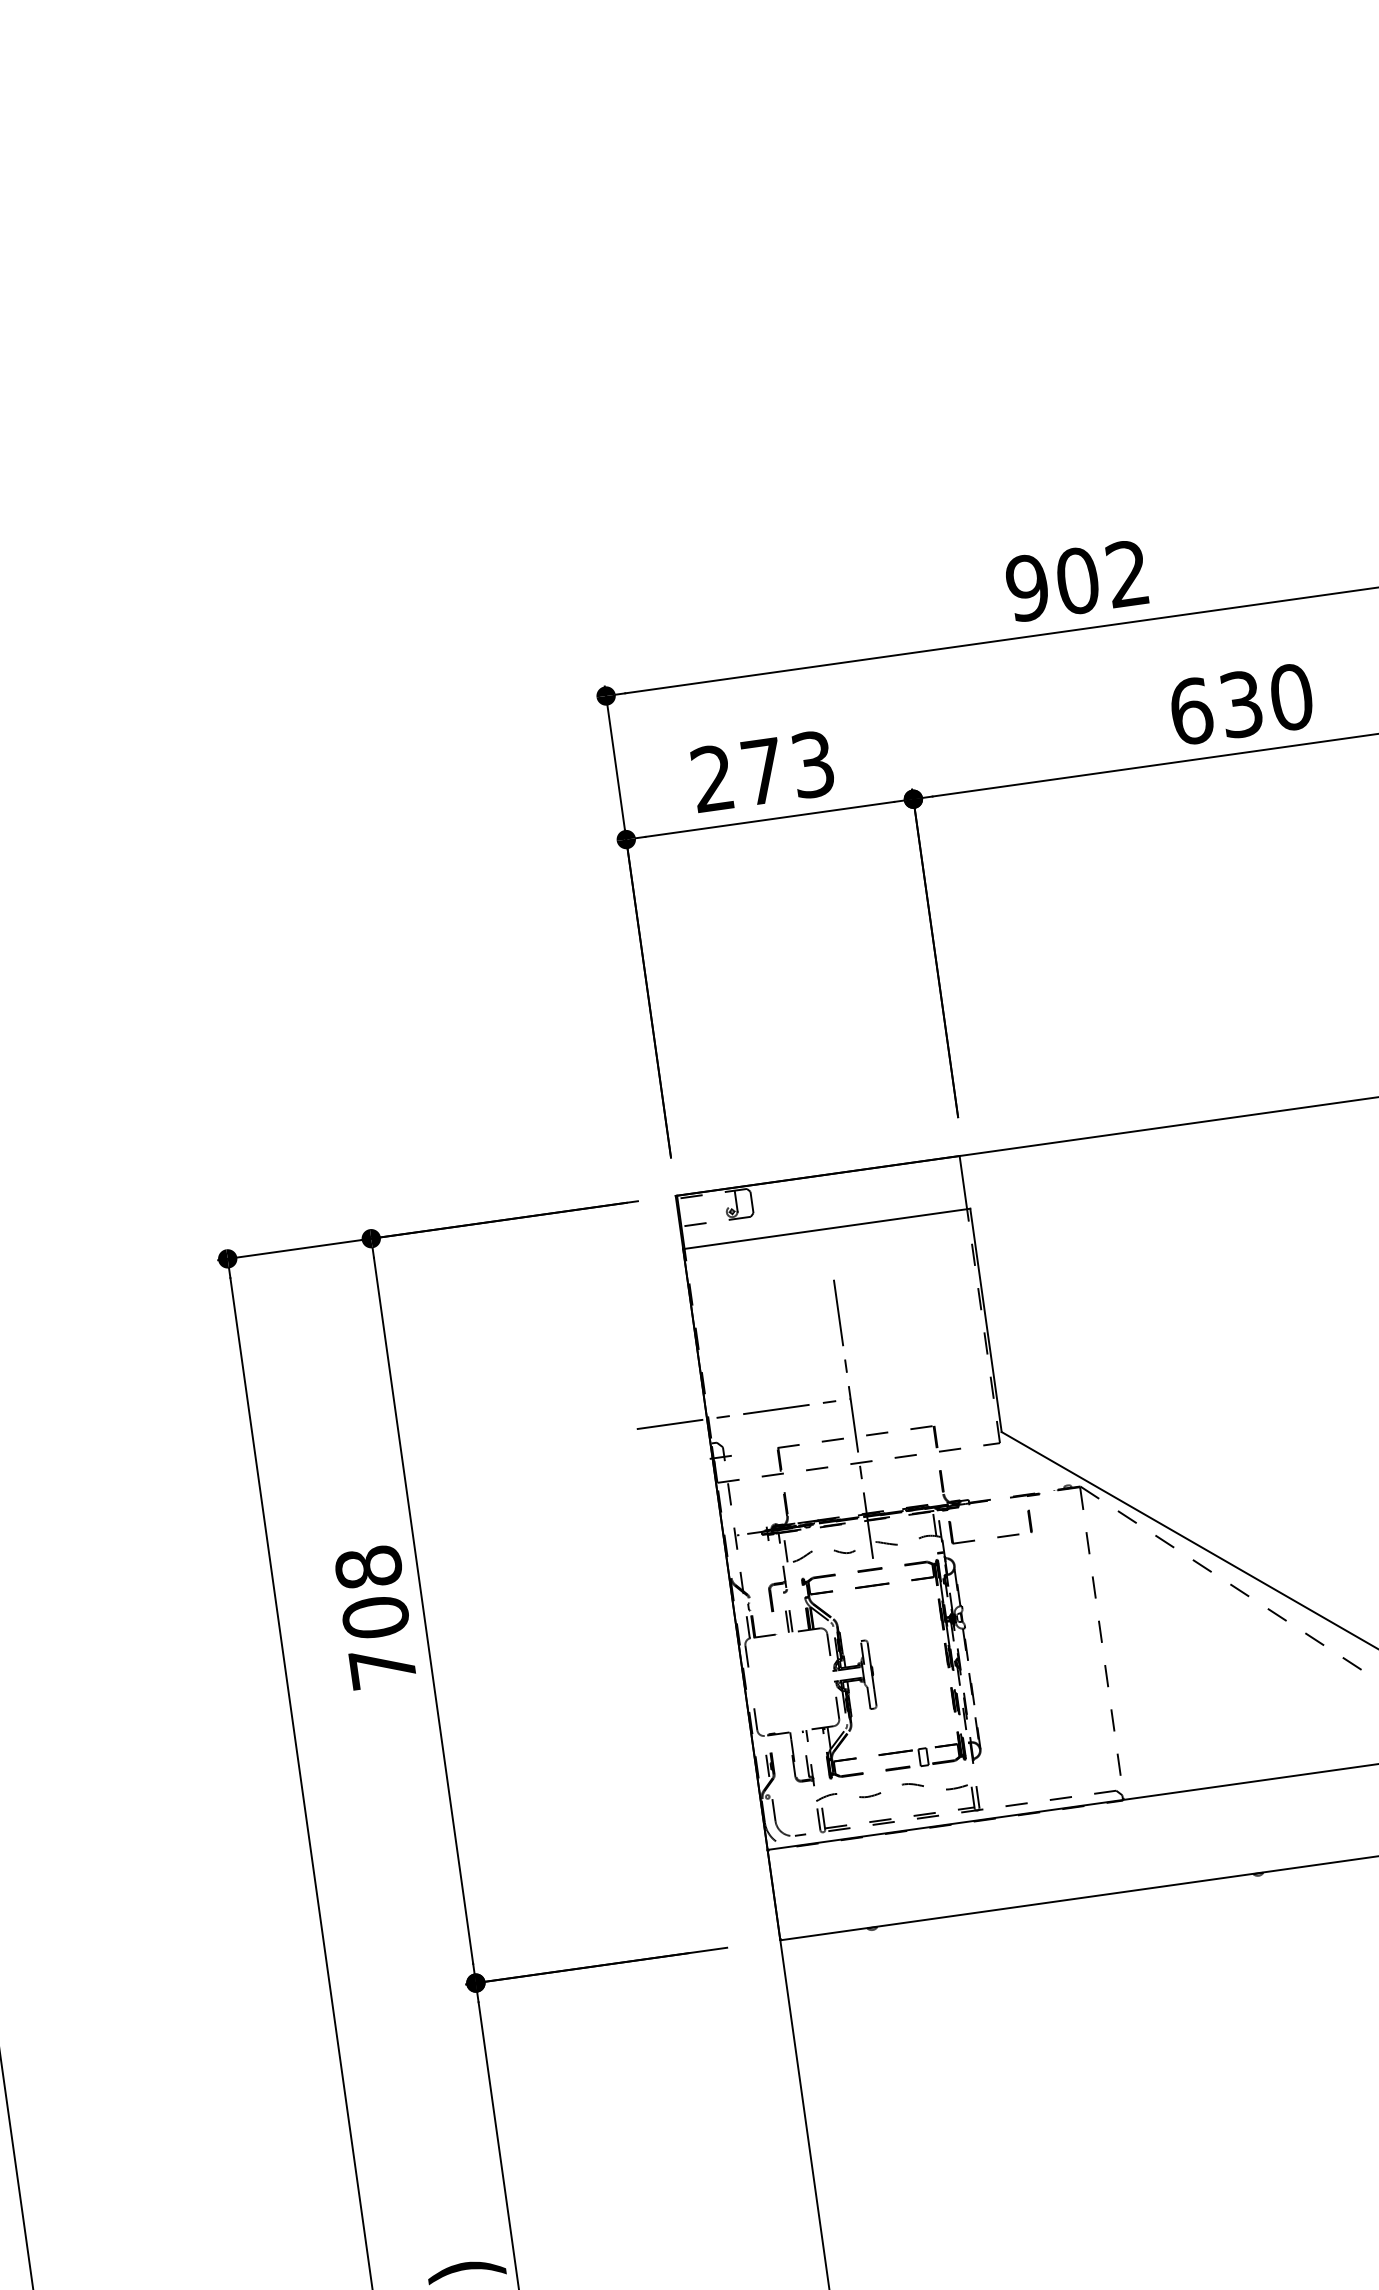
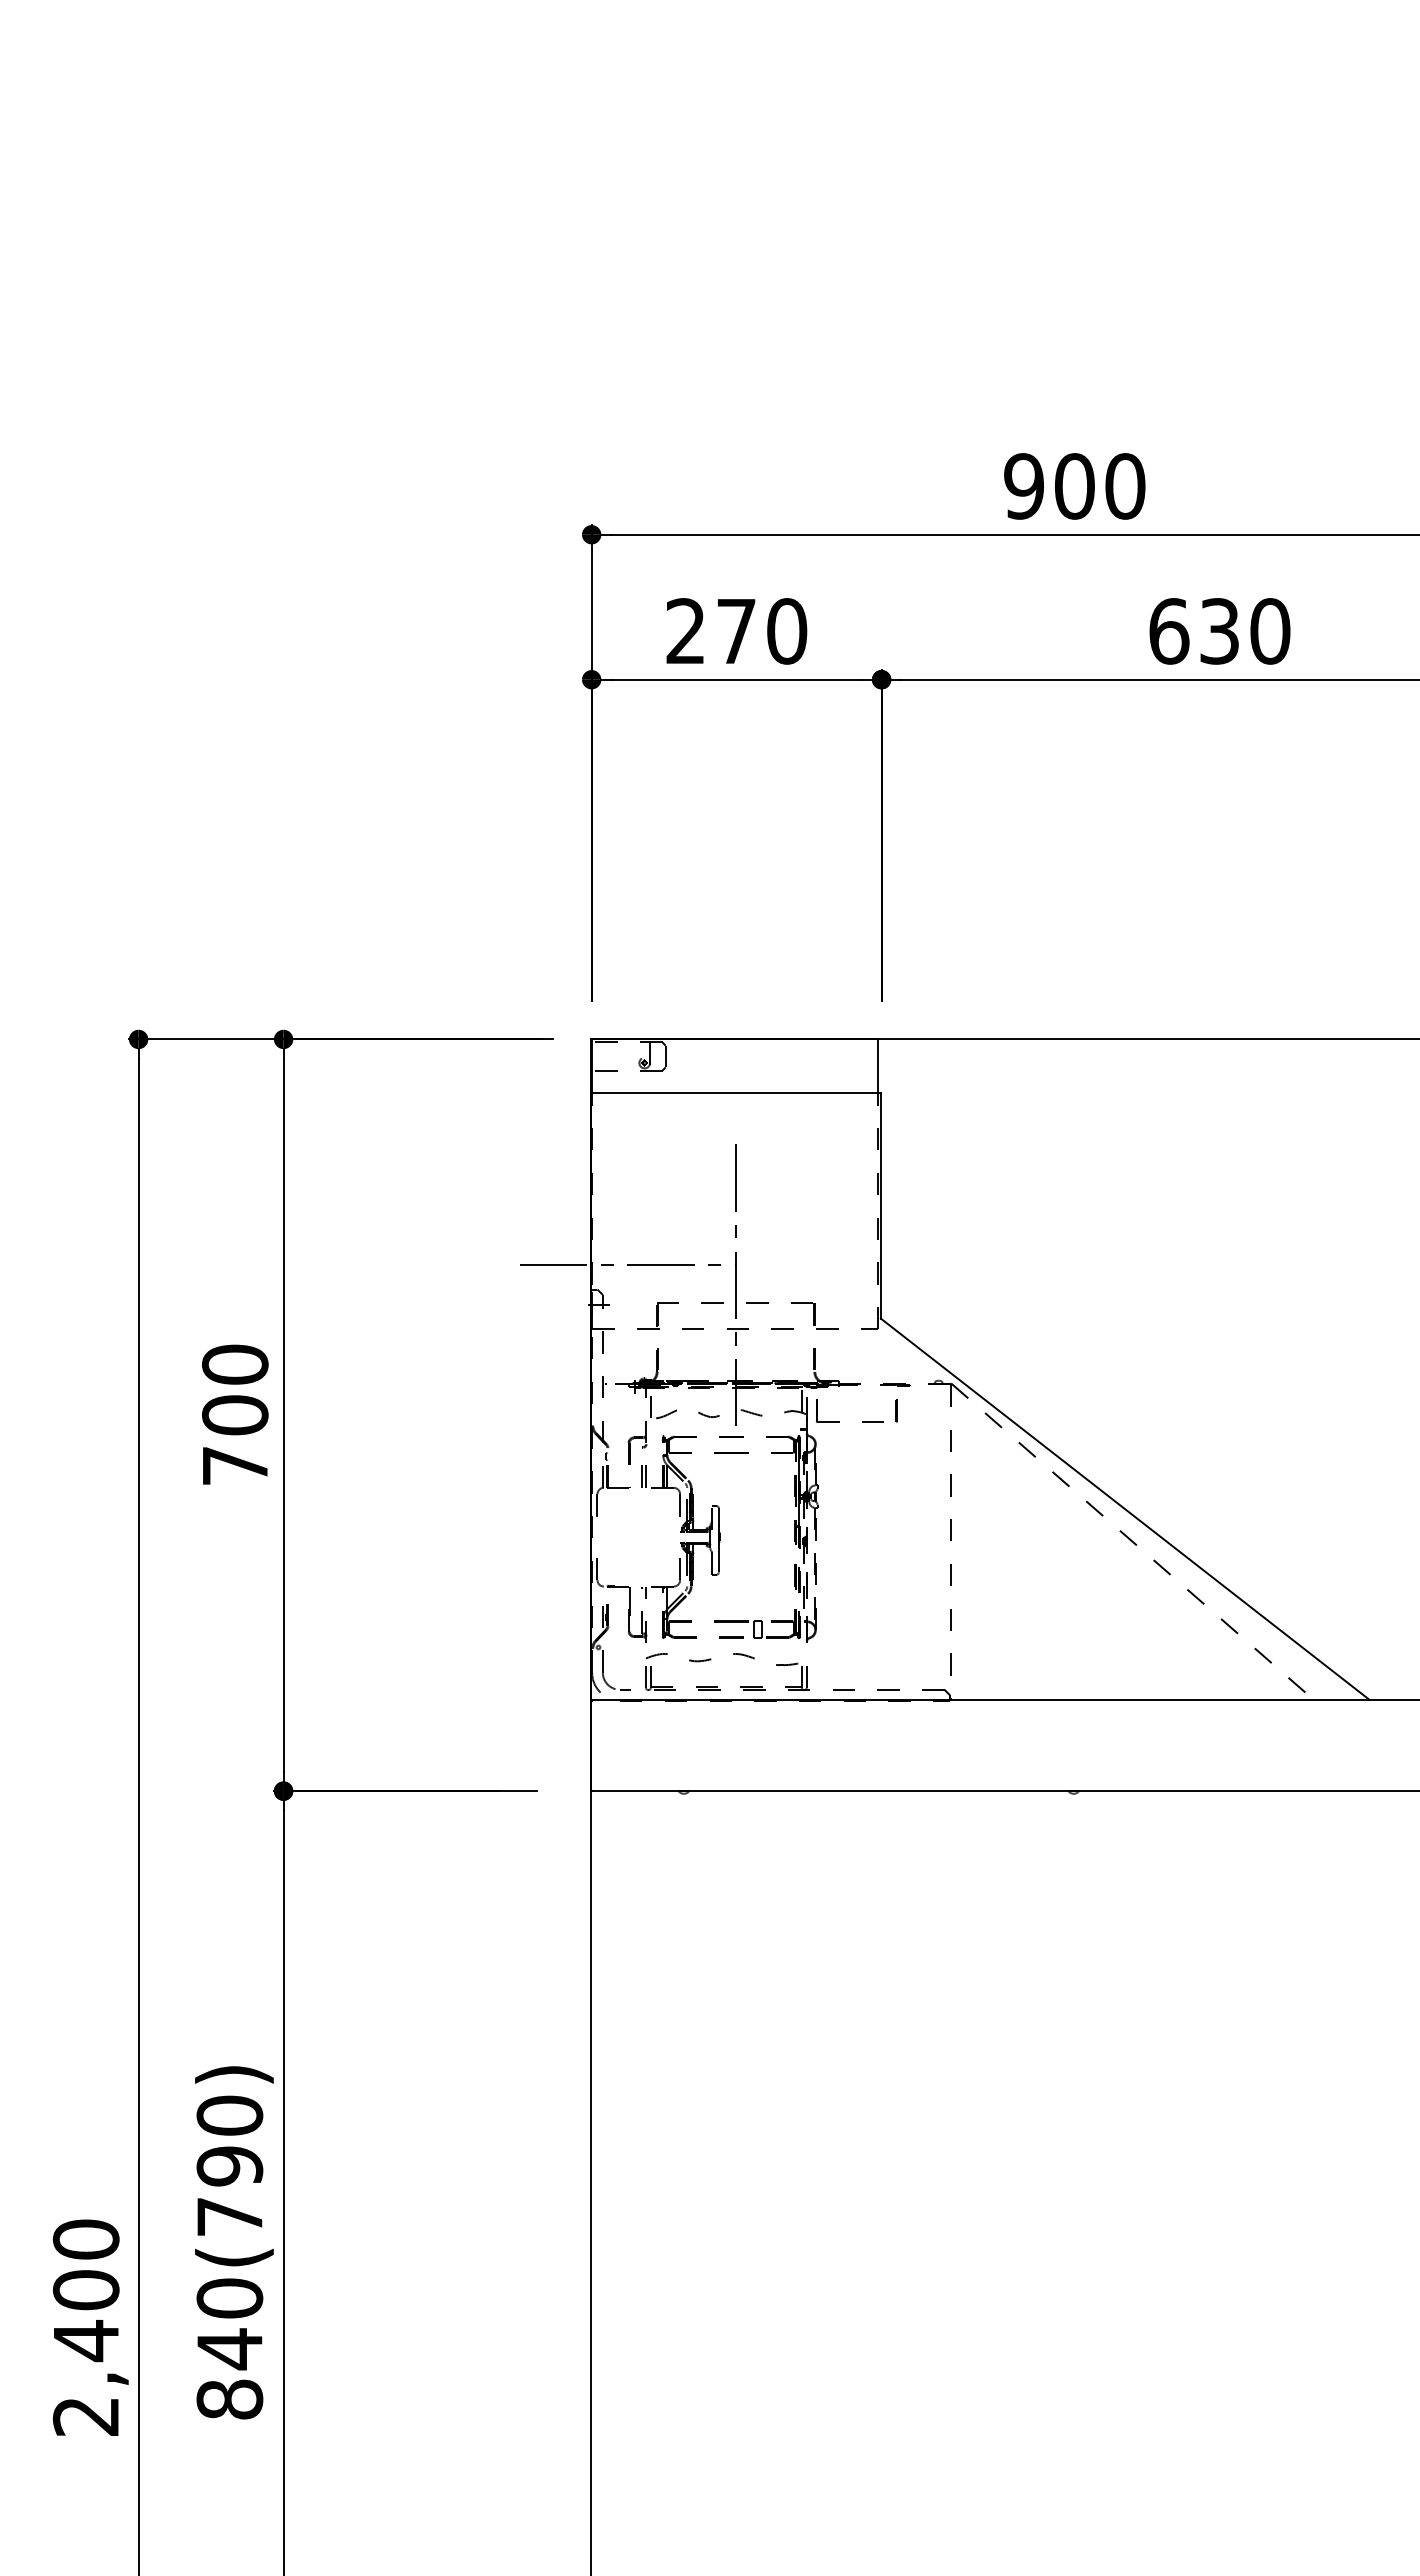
text: (1128, 573) -> (1125, 486), 902 -> 900
text: (813, 764) -> (787, 631), 273 -> 270
text: (368, 1567) -> (235, 1364), 708 -> 700

